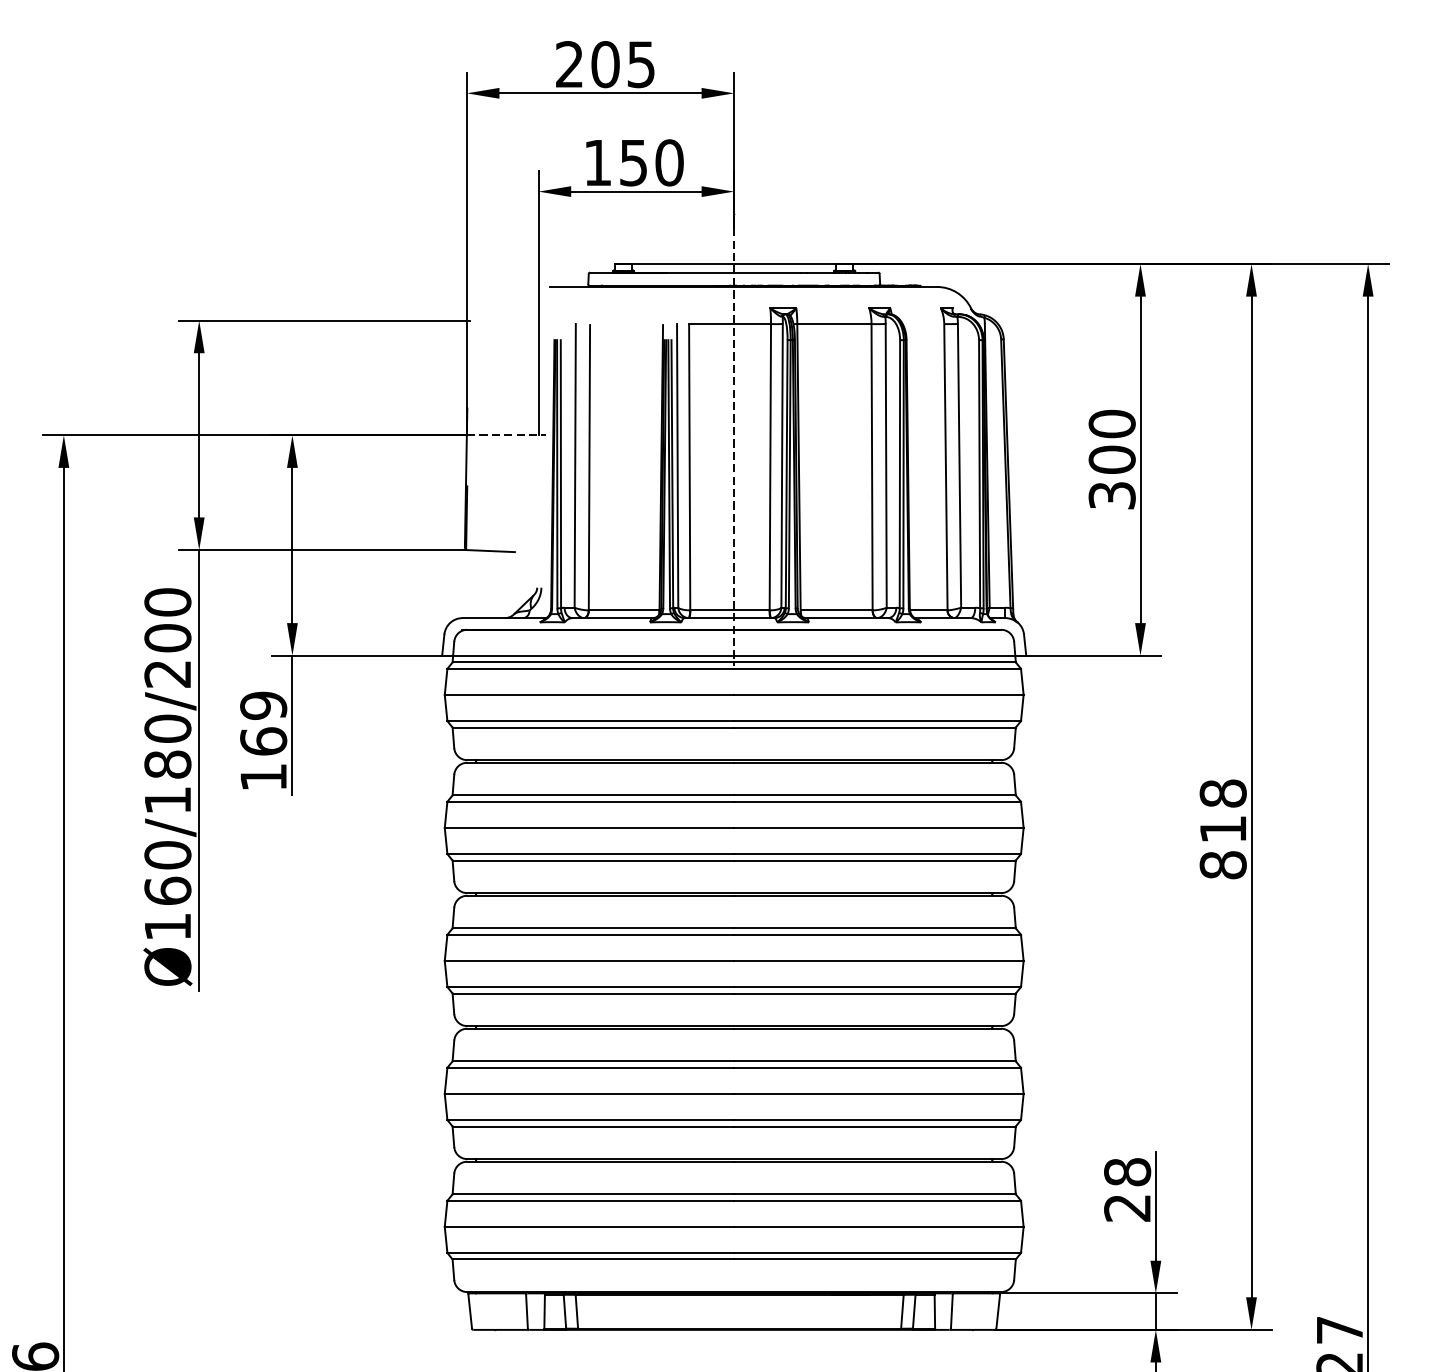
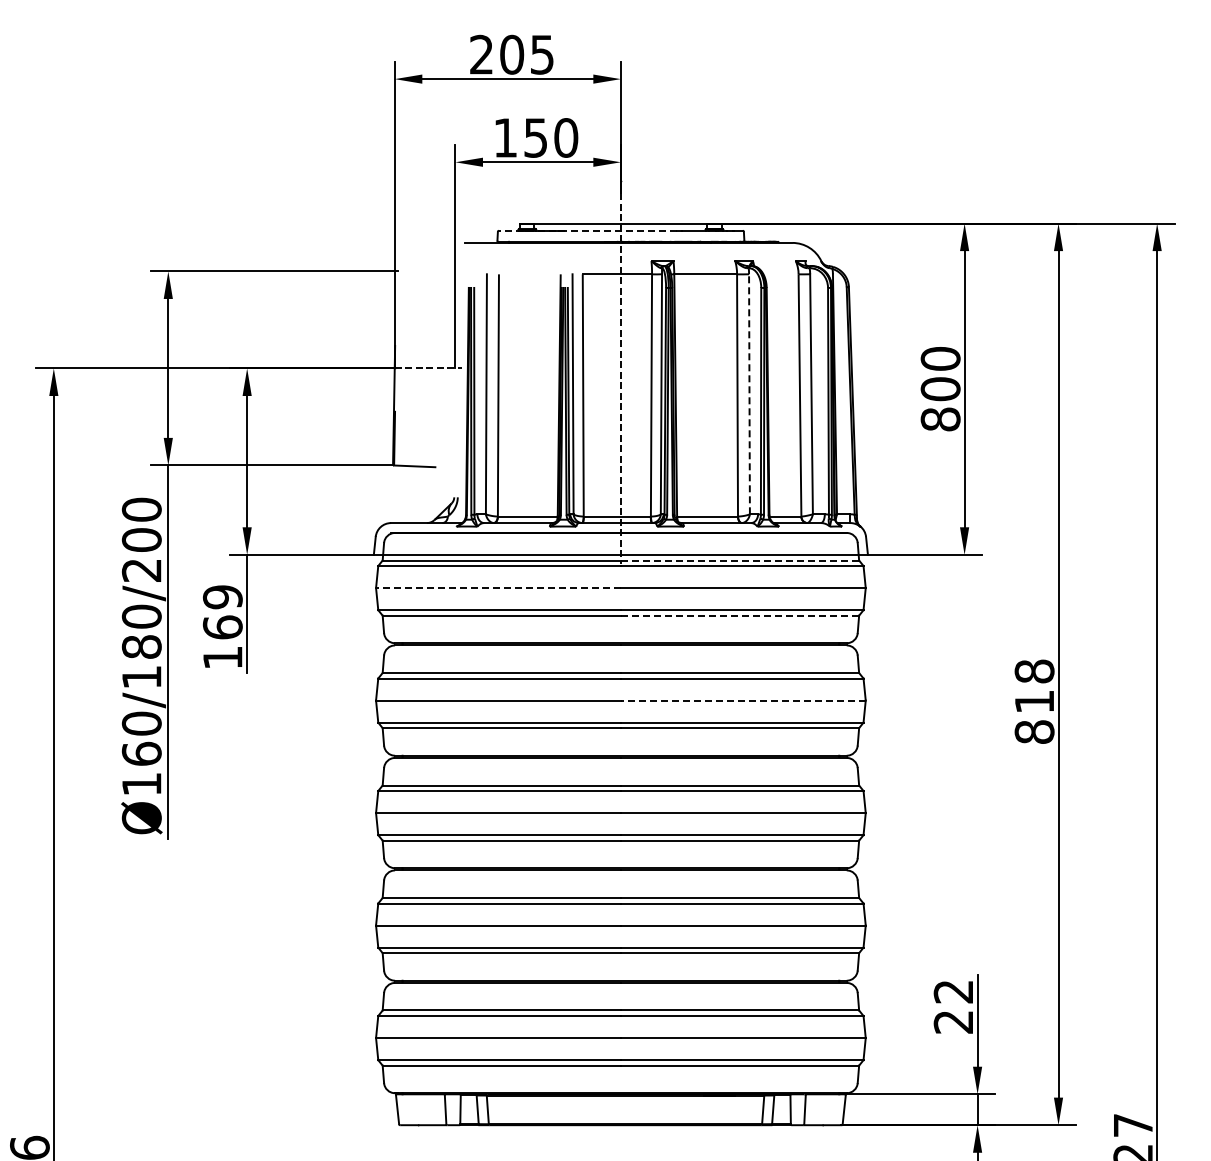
line: (694, 272) -> (587, 230), solid -> dashed
line: (886, 464) -> (749, 393), solid -> dashed
text: (1112, 495) -> (940, 419), 300 -> 800
line: (874, 662) -> (739, 560), solid -> dashed
line: (588, 695) -> (497, 588), solid -> dashed
line: (874, 727) -> (739, 615), solid -> dashed
line: (877, 827) -> (742, 700), solid -> dashed
text: (1127, 1171) -> (953, 991), 28 -> 22

